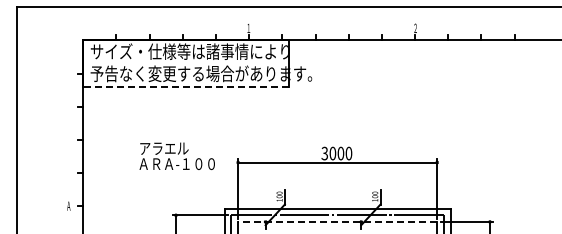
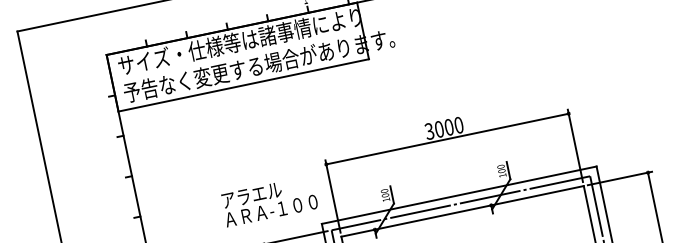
line: (186, 86) -> (244, 84), dashed -> solid
text: (176, 155) -> (268, 200), moved
line: (337, 221) -> (462, 210), dashed -> solid

